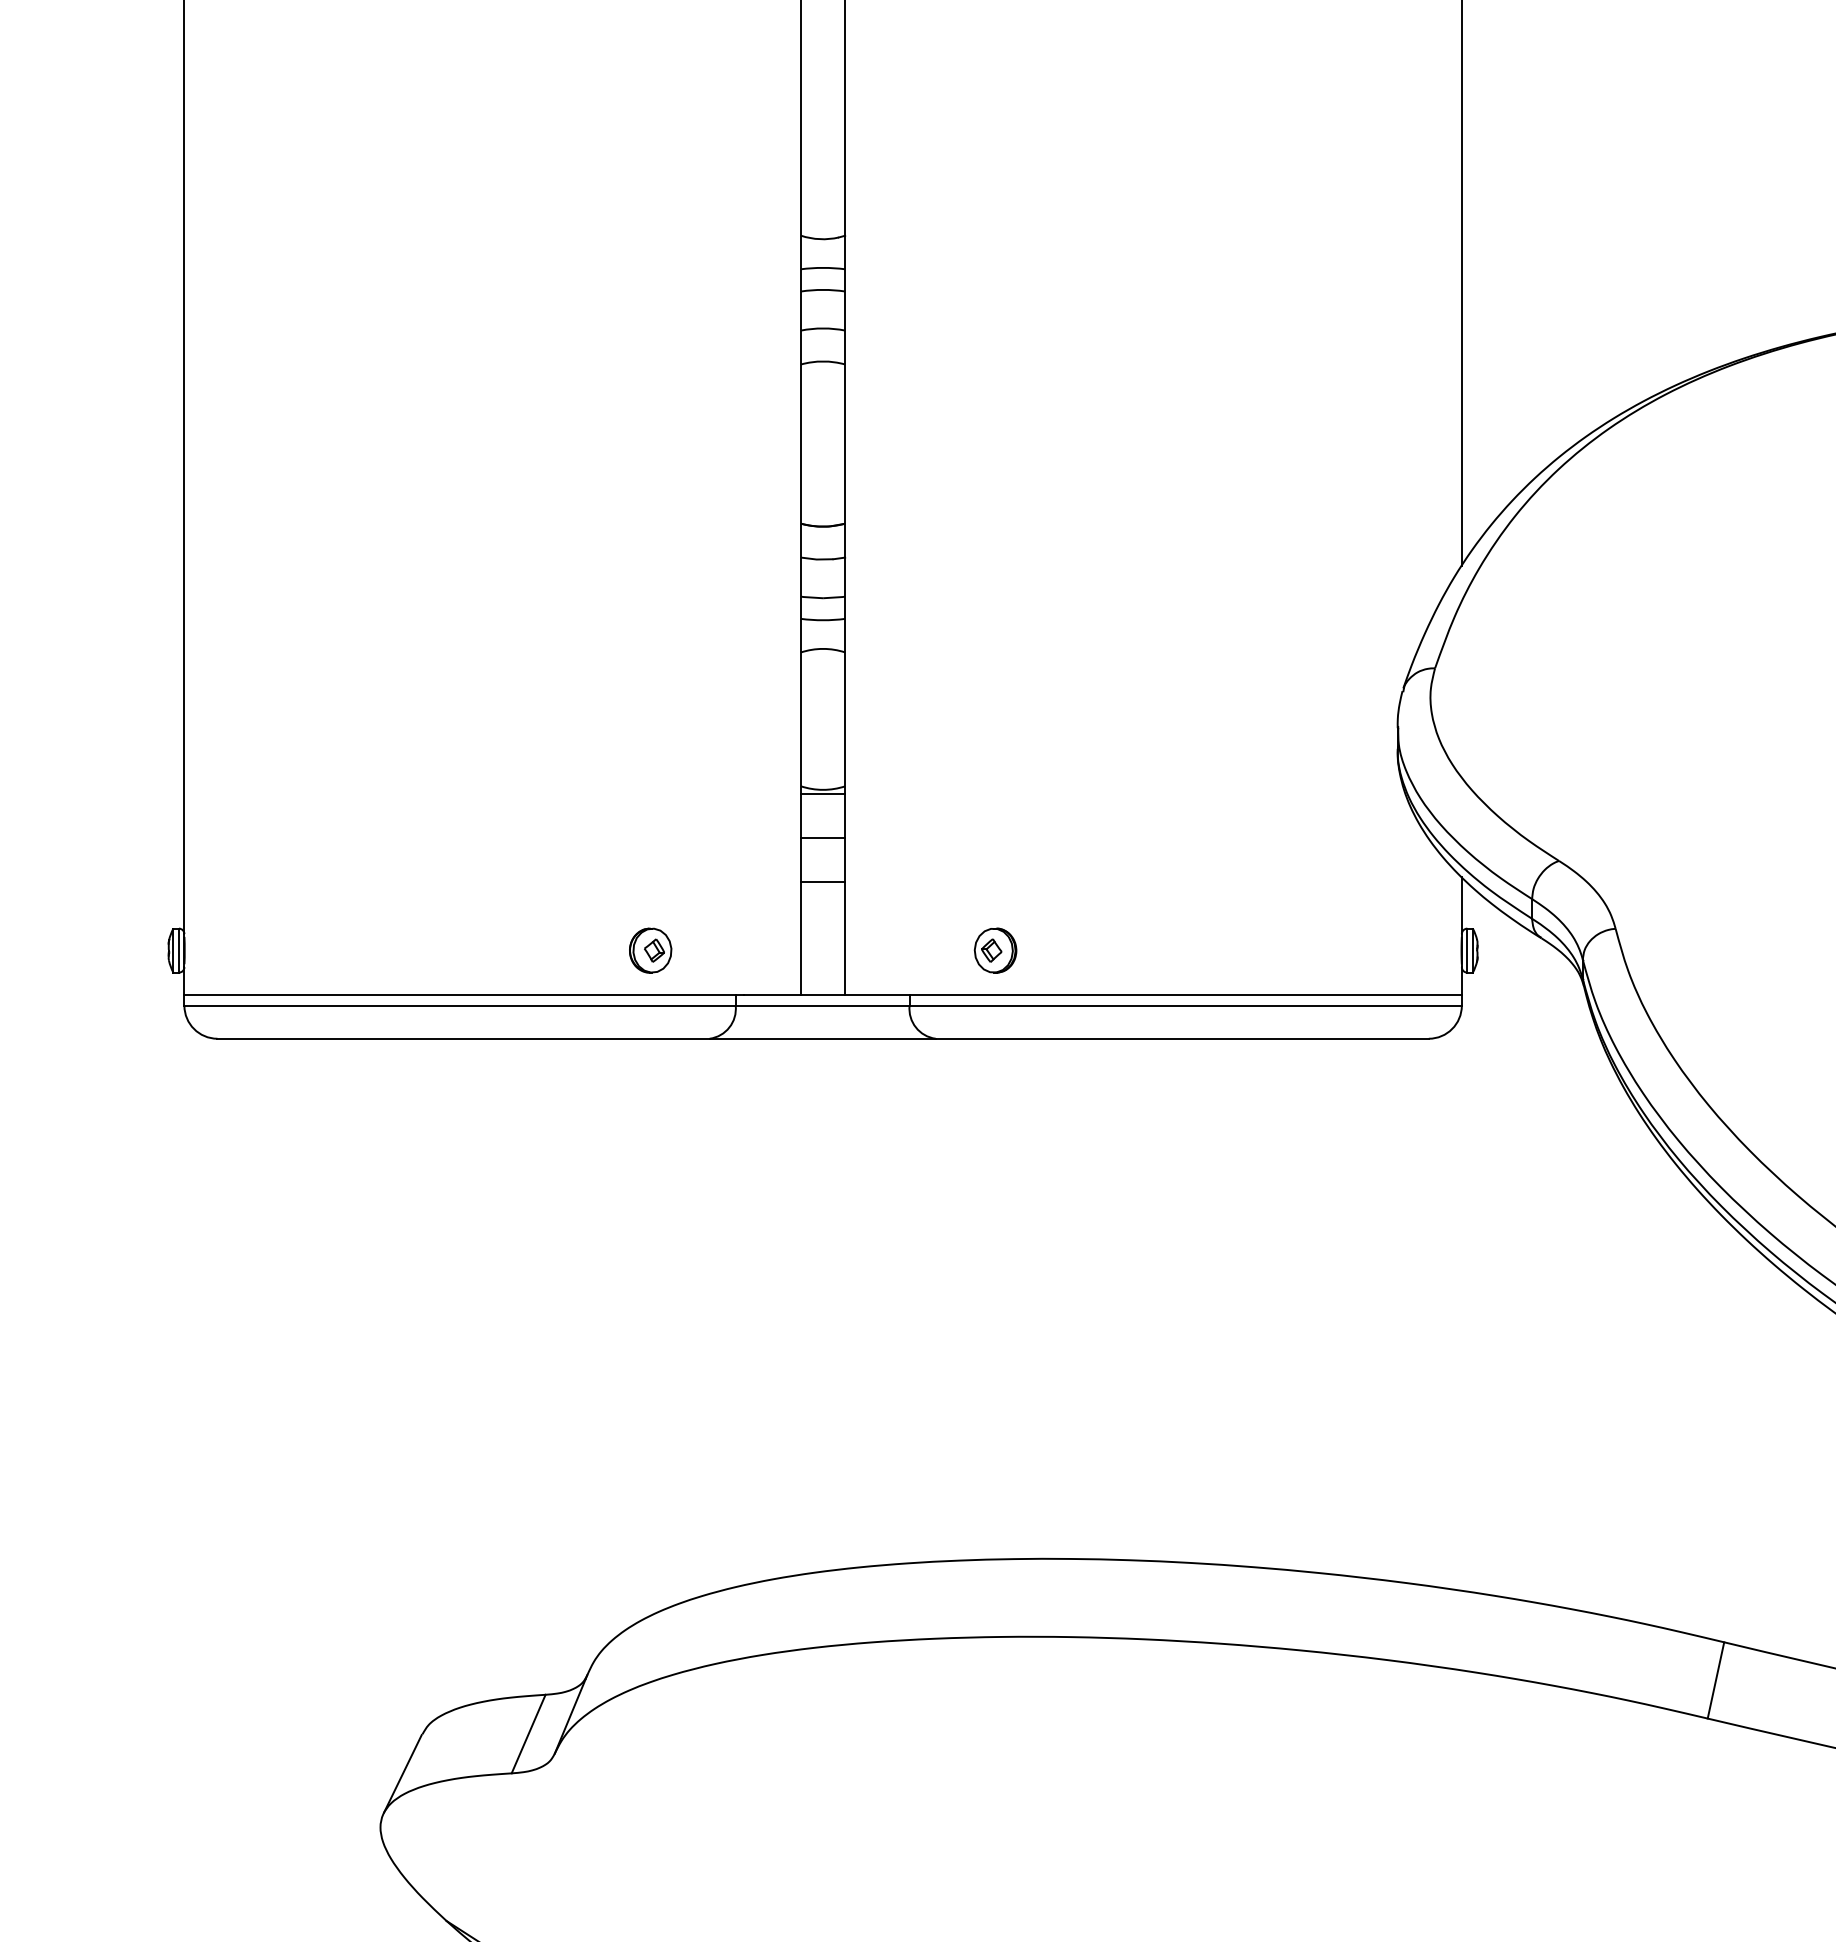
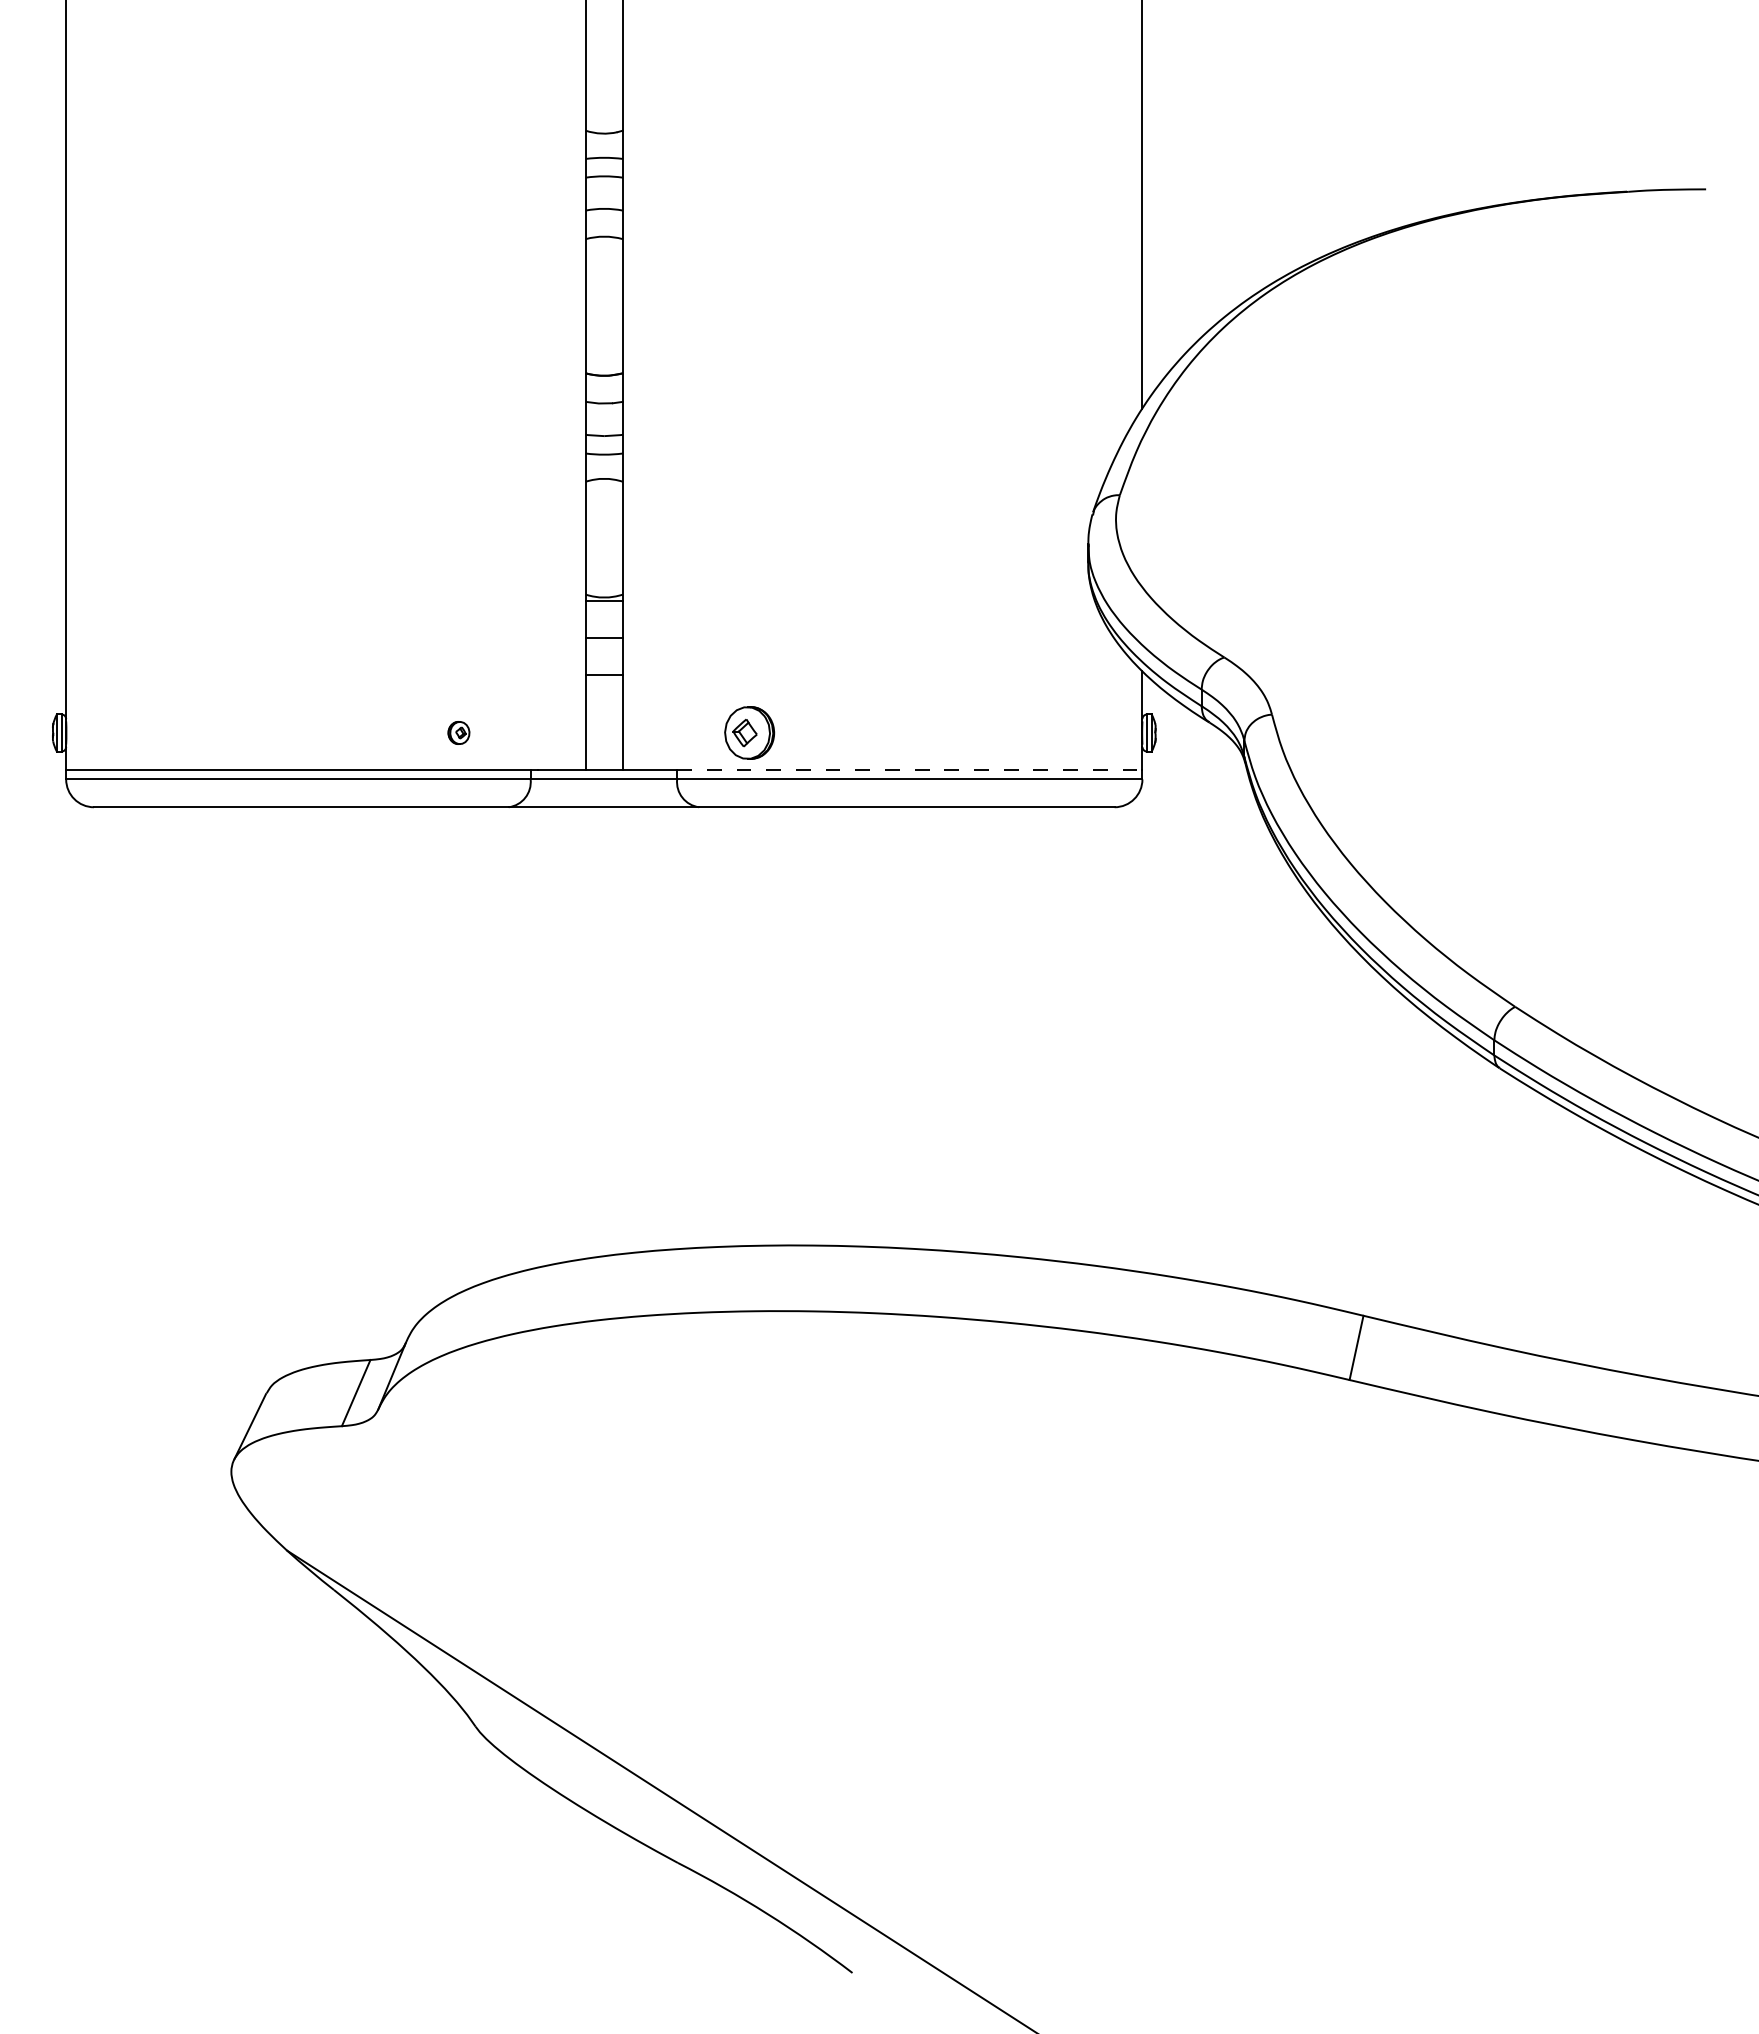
part: (650, 950) -> (458, 732), size x0.6
part: (995, 950) -> (749, 732), size x1.4
line: (1185, 995) -> (909, 770), solid -> dashed

